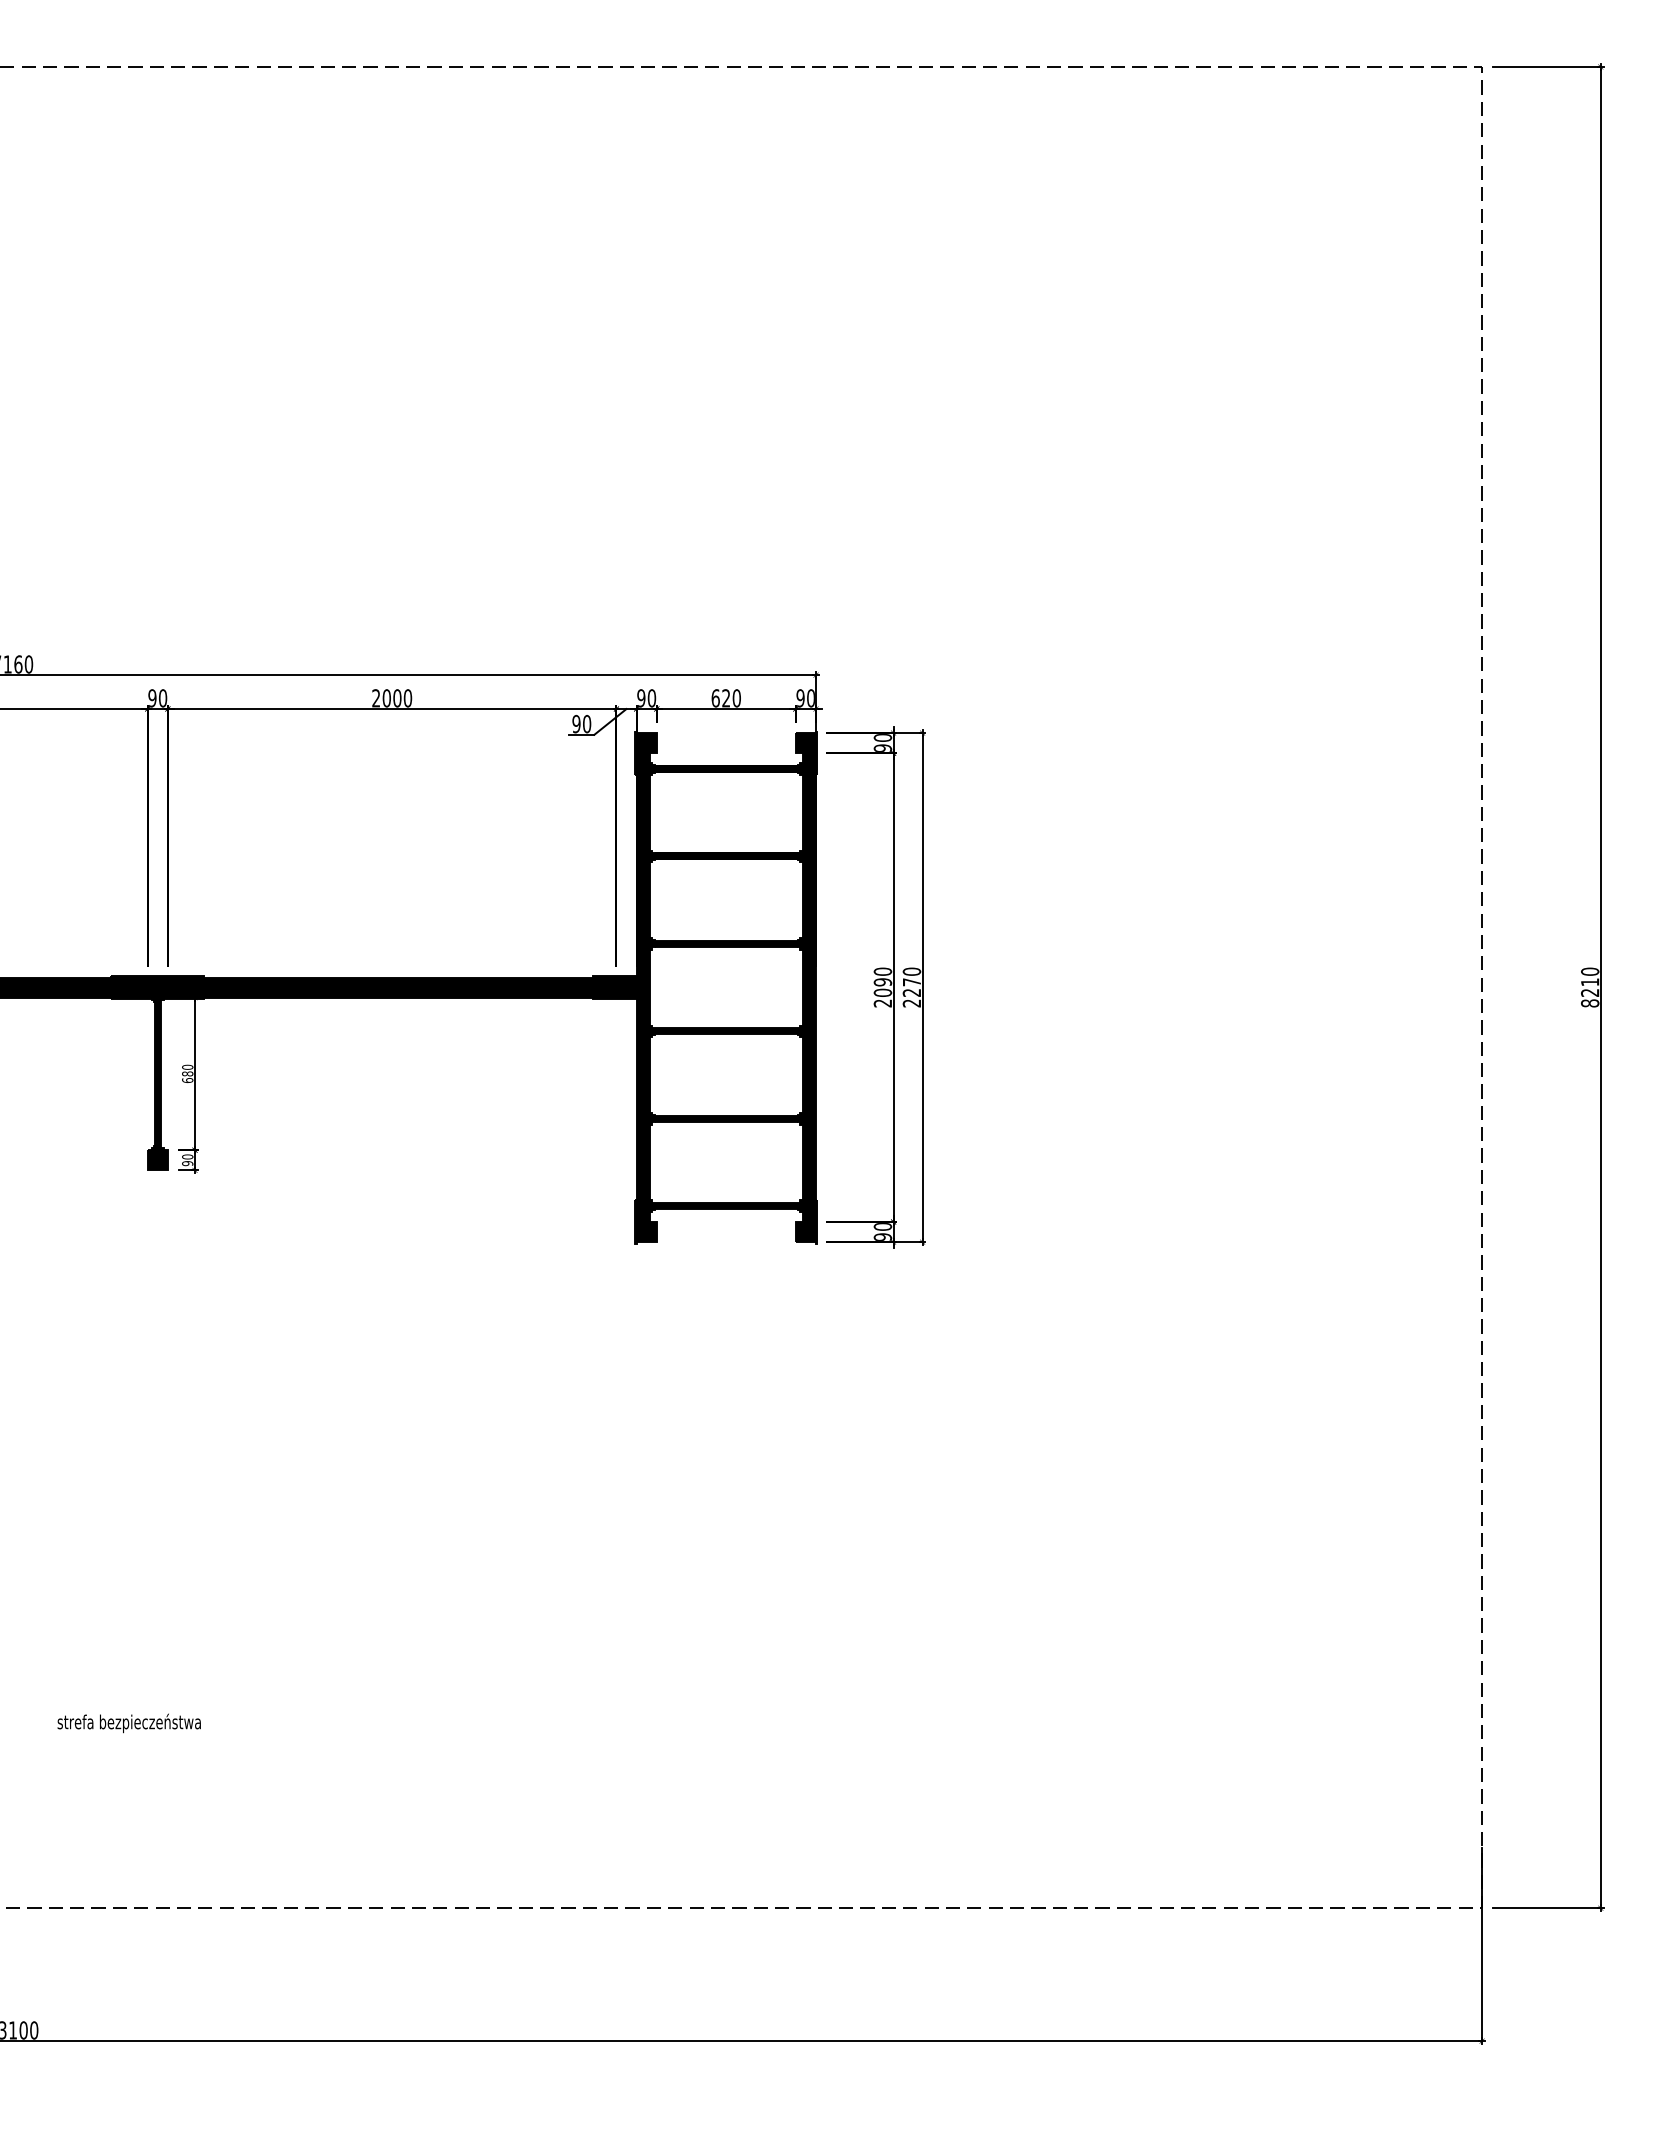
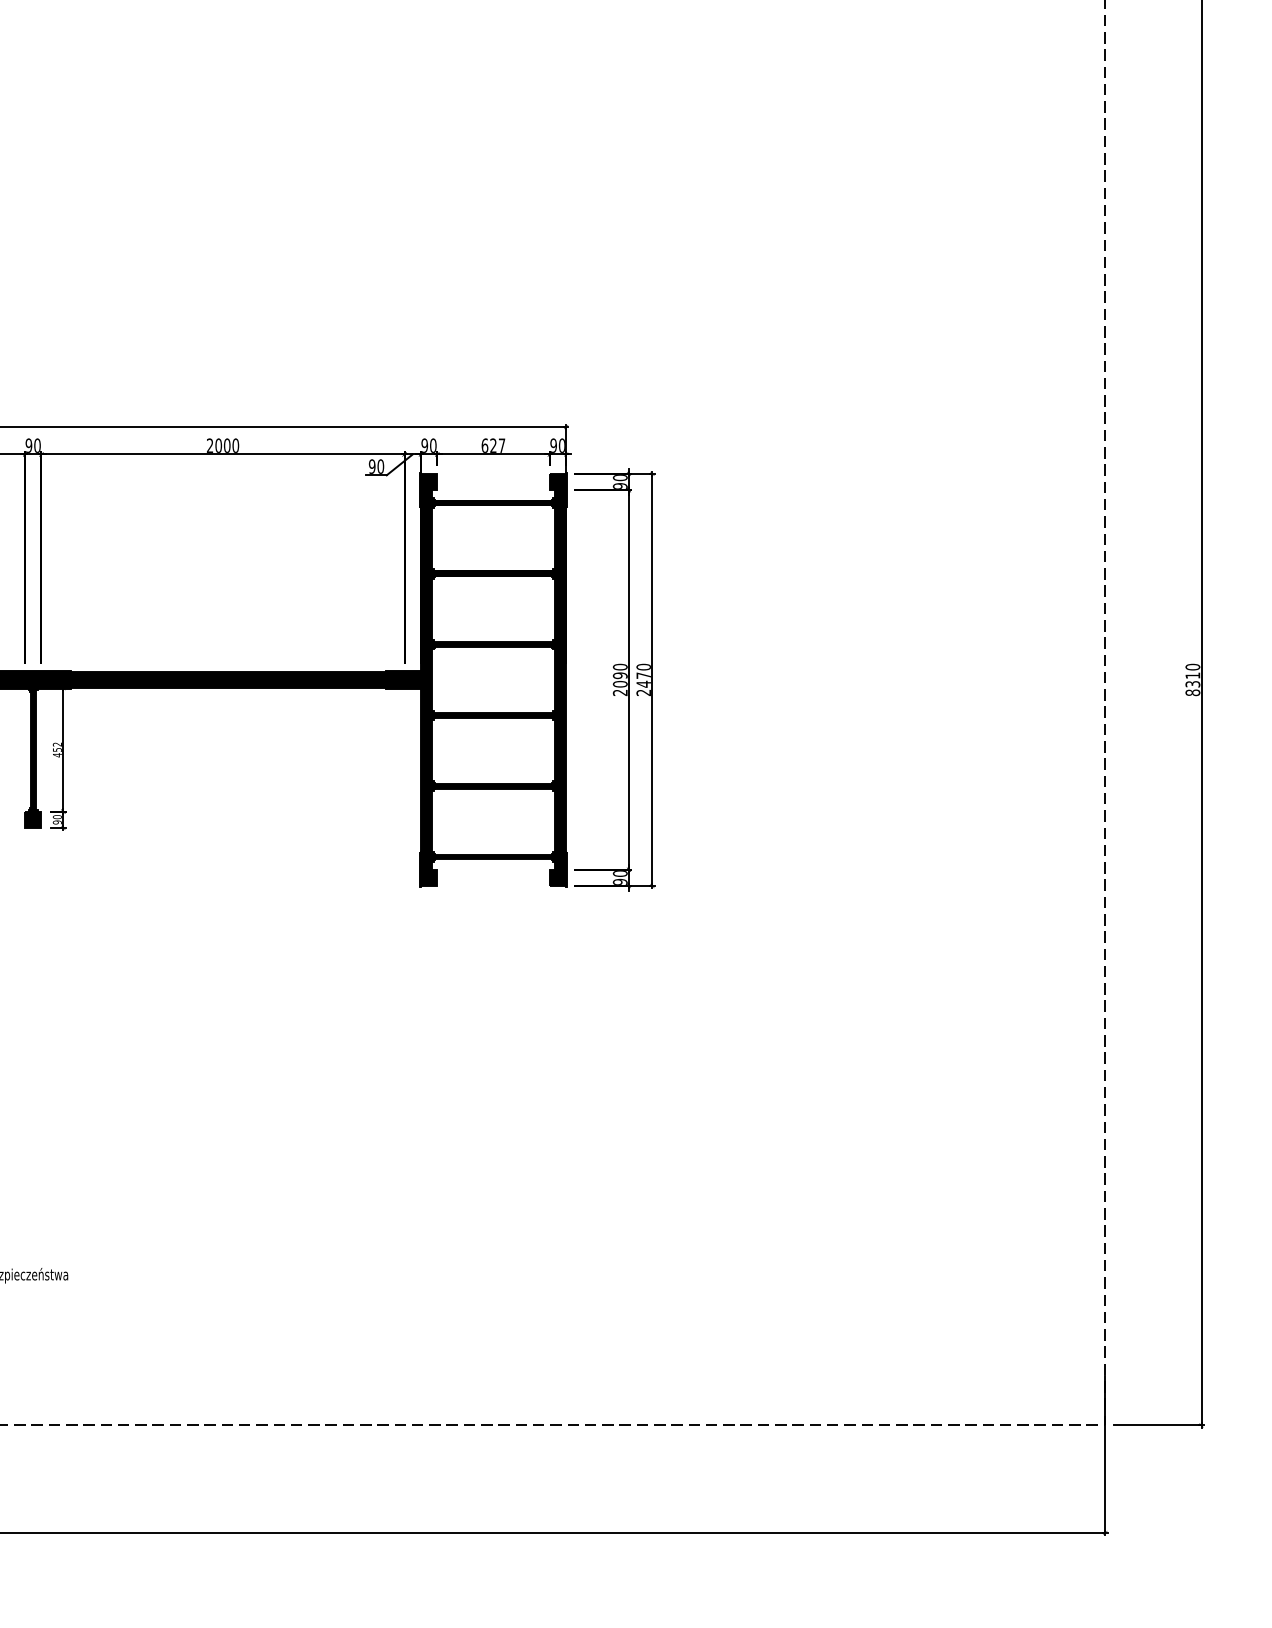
text: (736, 698) -> (501, 445), 620 -> 627
text: (911, 992) -> (643, 683), 2270 -> 2470
text: (1590, 992) -> (1193, 683), 8210 -> 8310
text: (187, 1073) -> (57, 749), 680 -> 452

